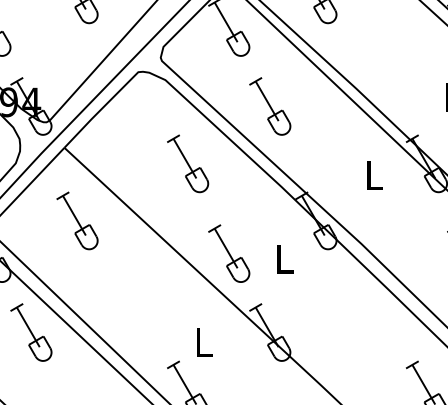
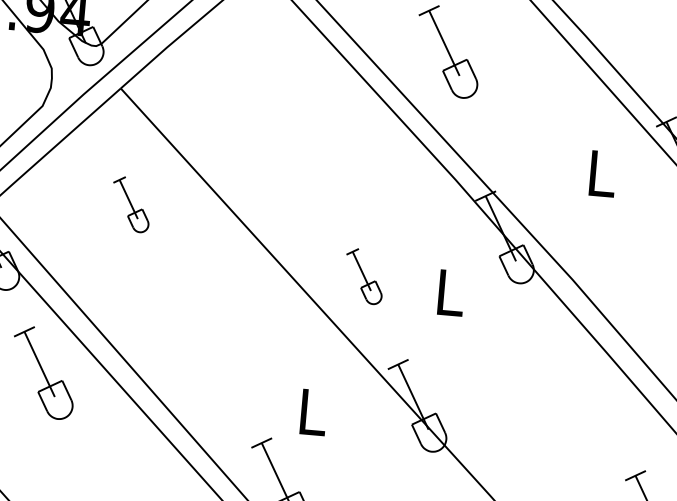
part: (188, 163) -> (312, 129), removed
part: (77, 220) -> (131, 203), size x0.6
part: (229, 253) -> (364, 276), size x0.6

